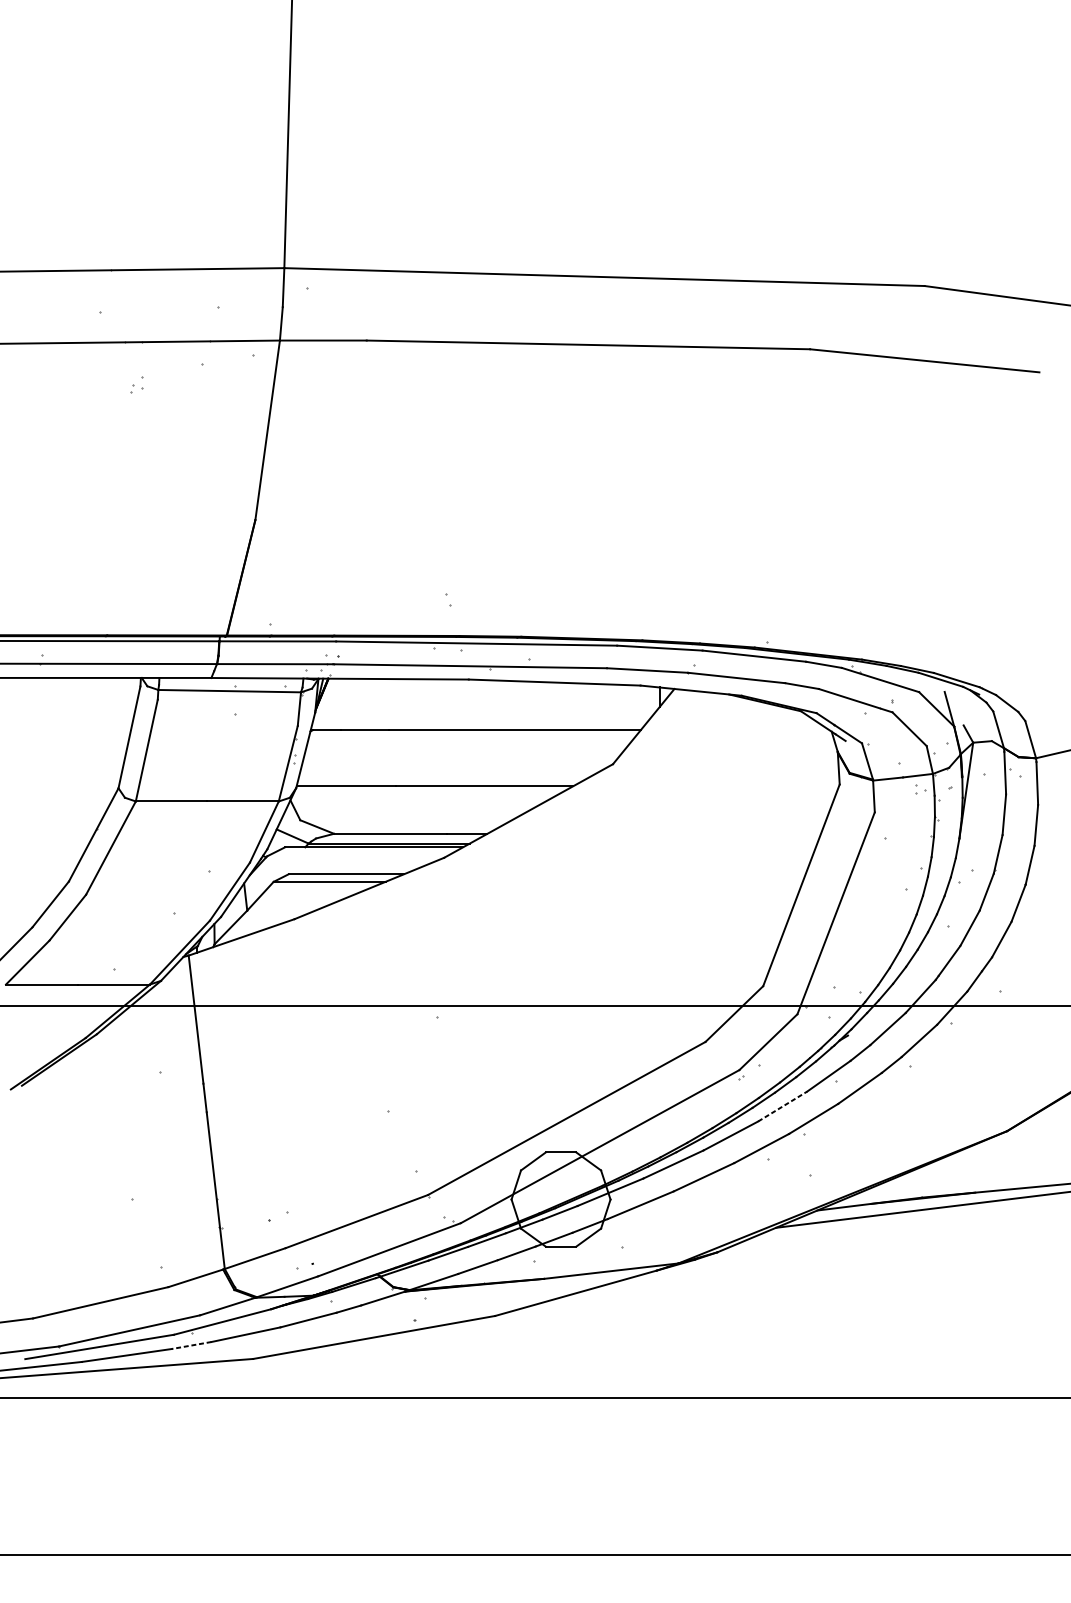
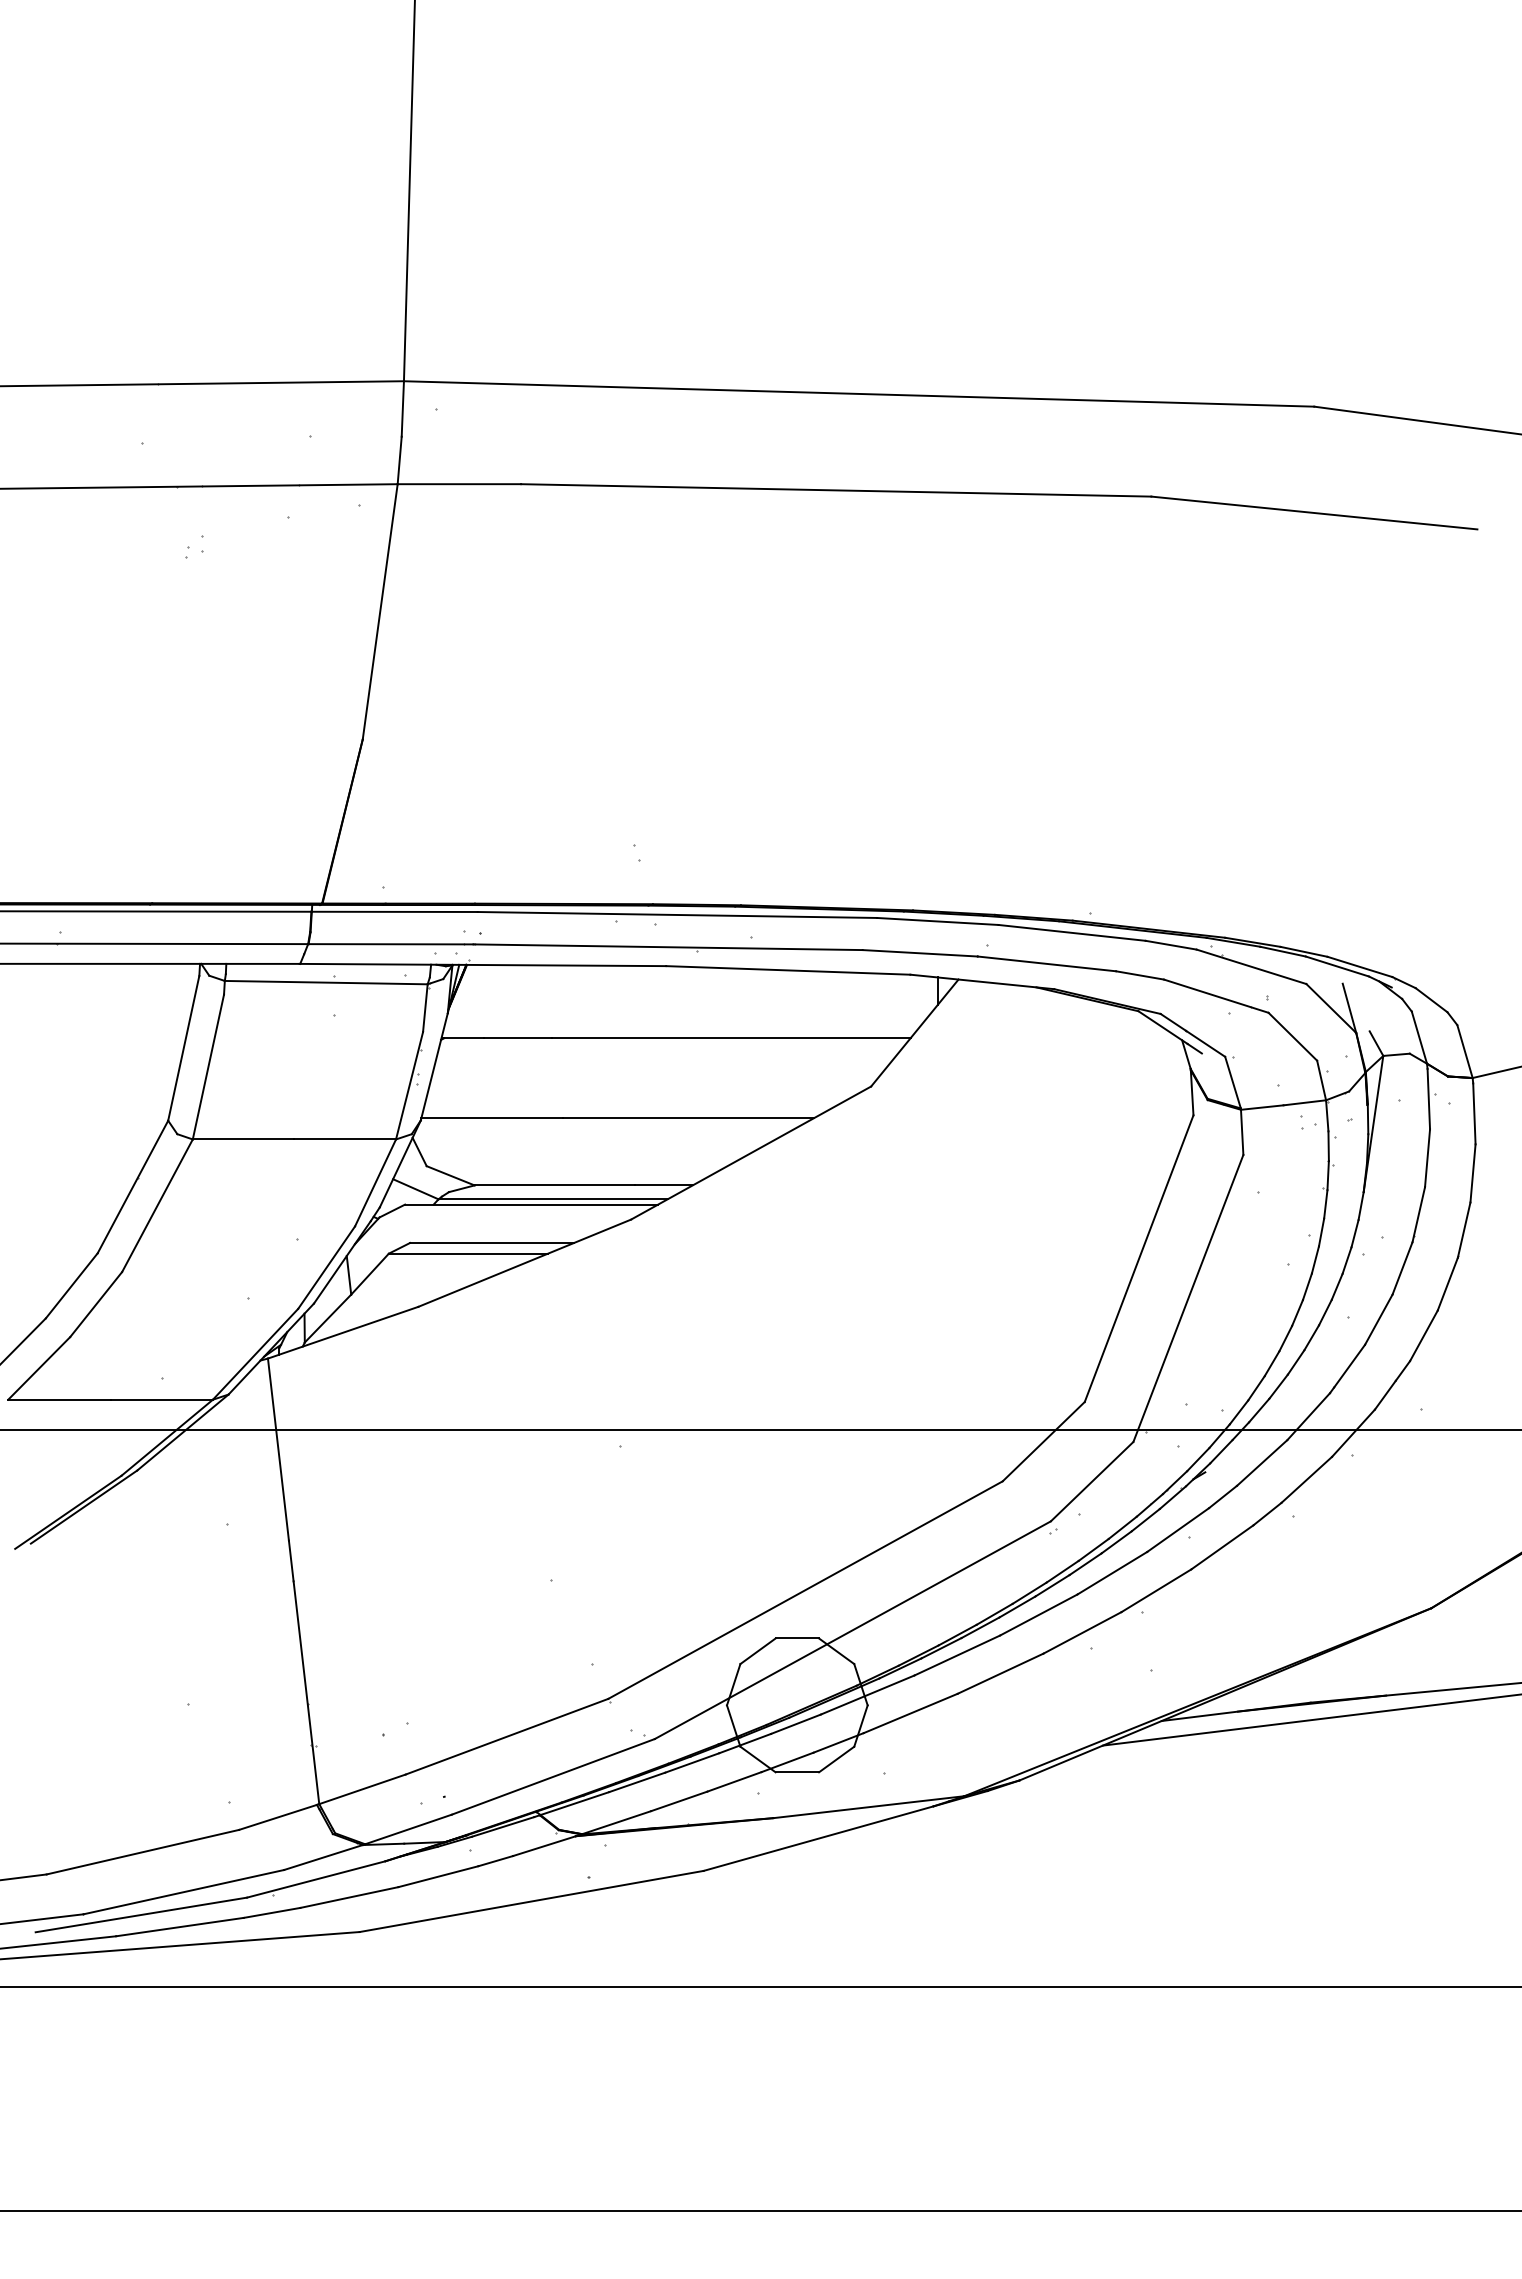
line: (782, 1106) -> (1112, 1573), dashed -> solid
line: (191, 1345) -> (272, 1912), dashed -> solid

